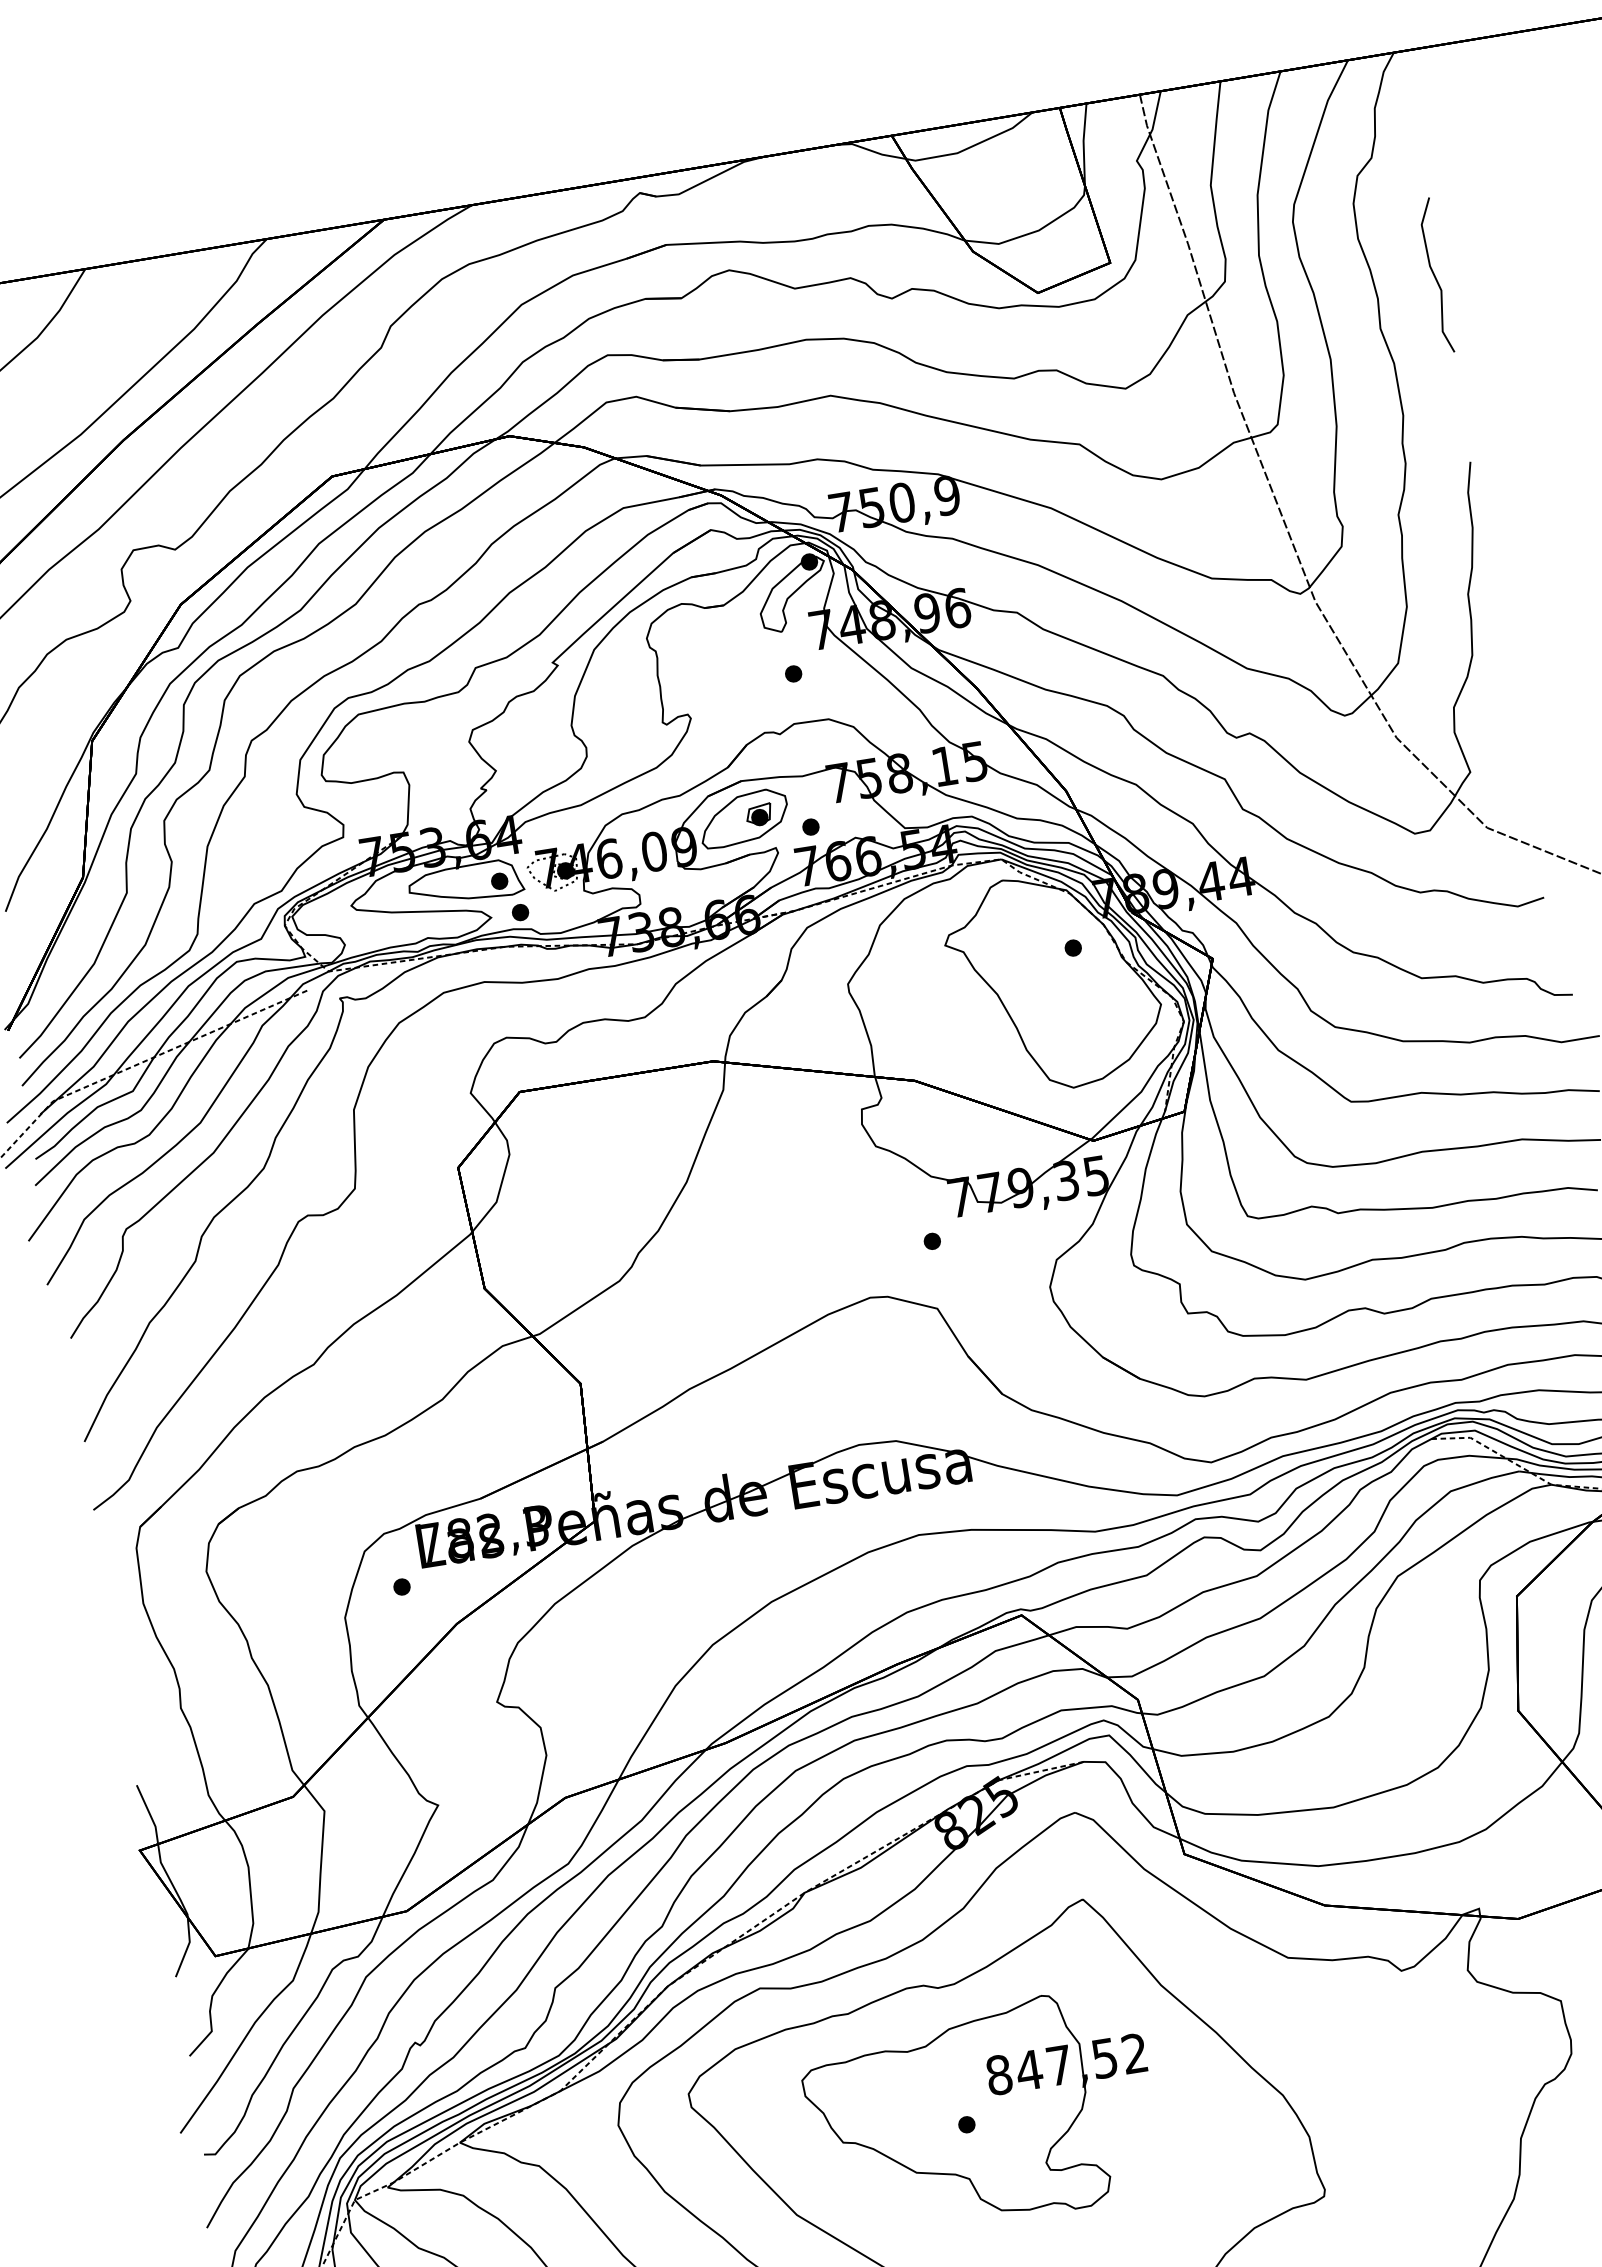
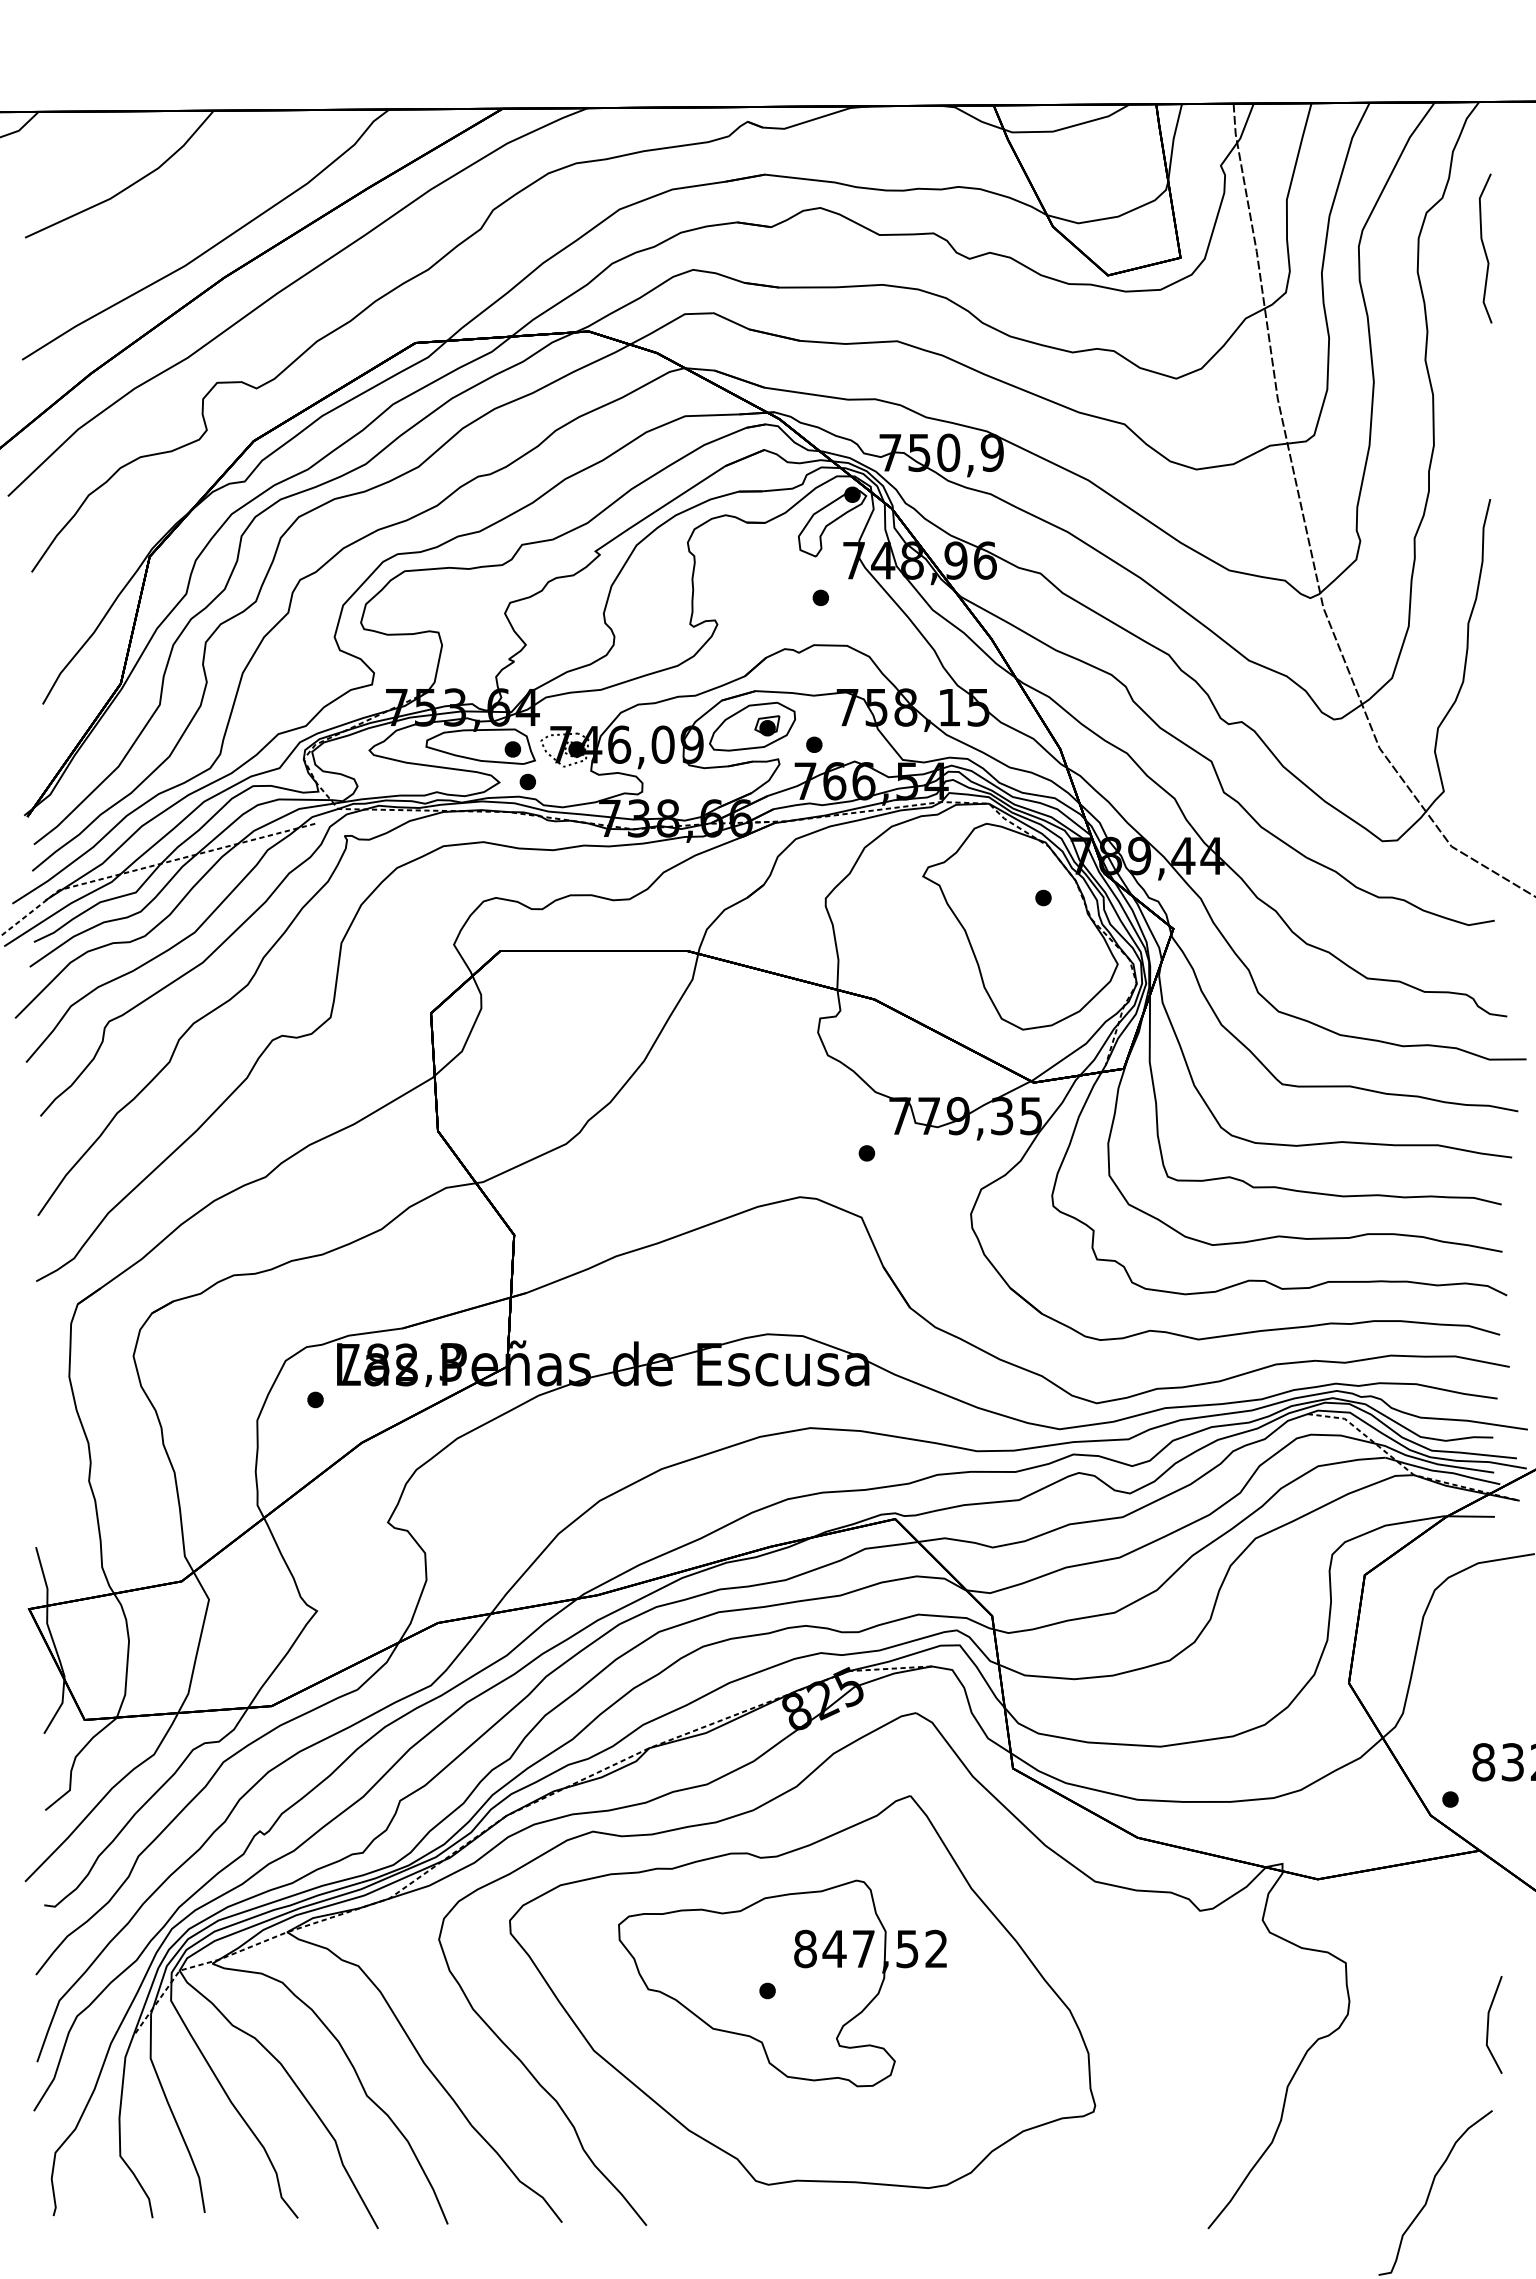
curve: (1435, 275) -> (1485, 248), moved

